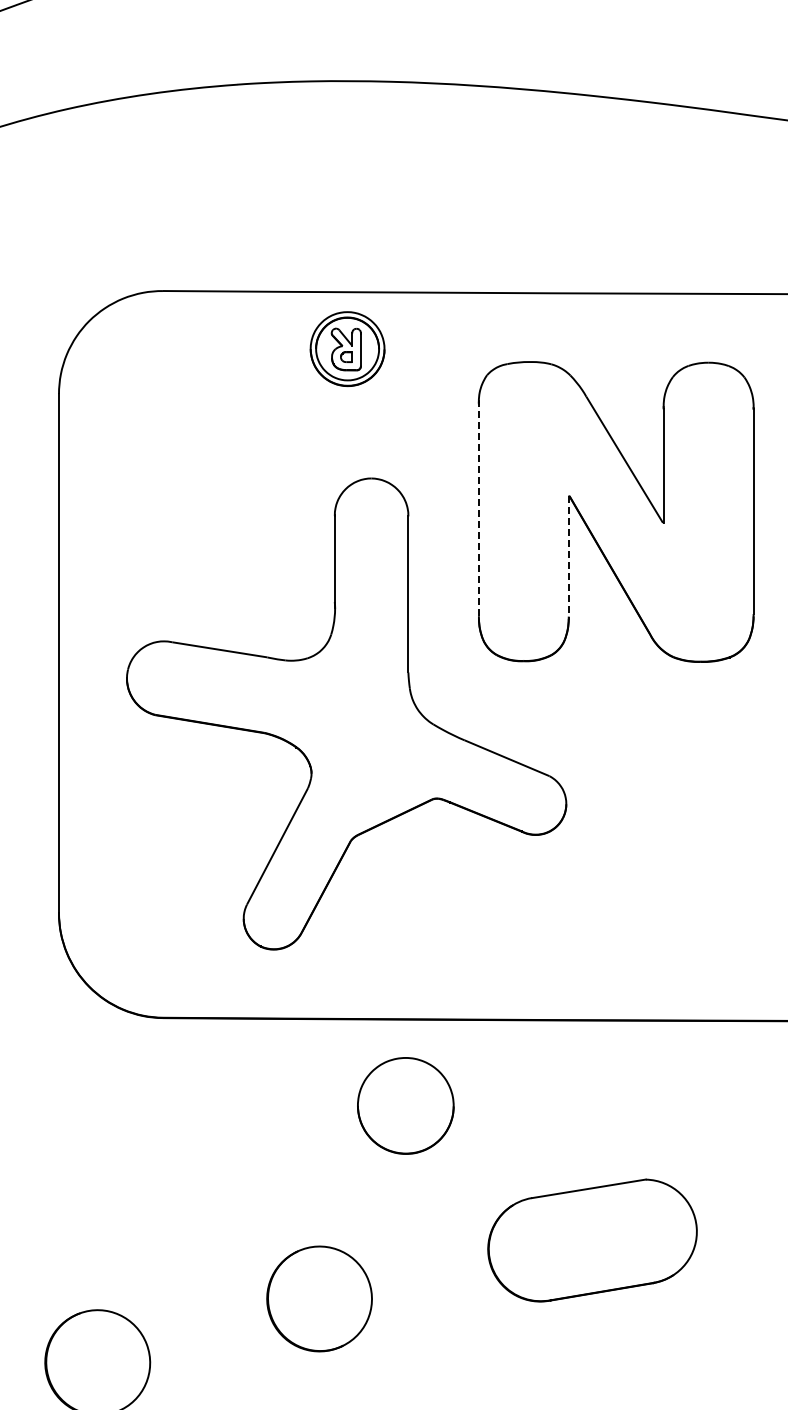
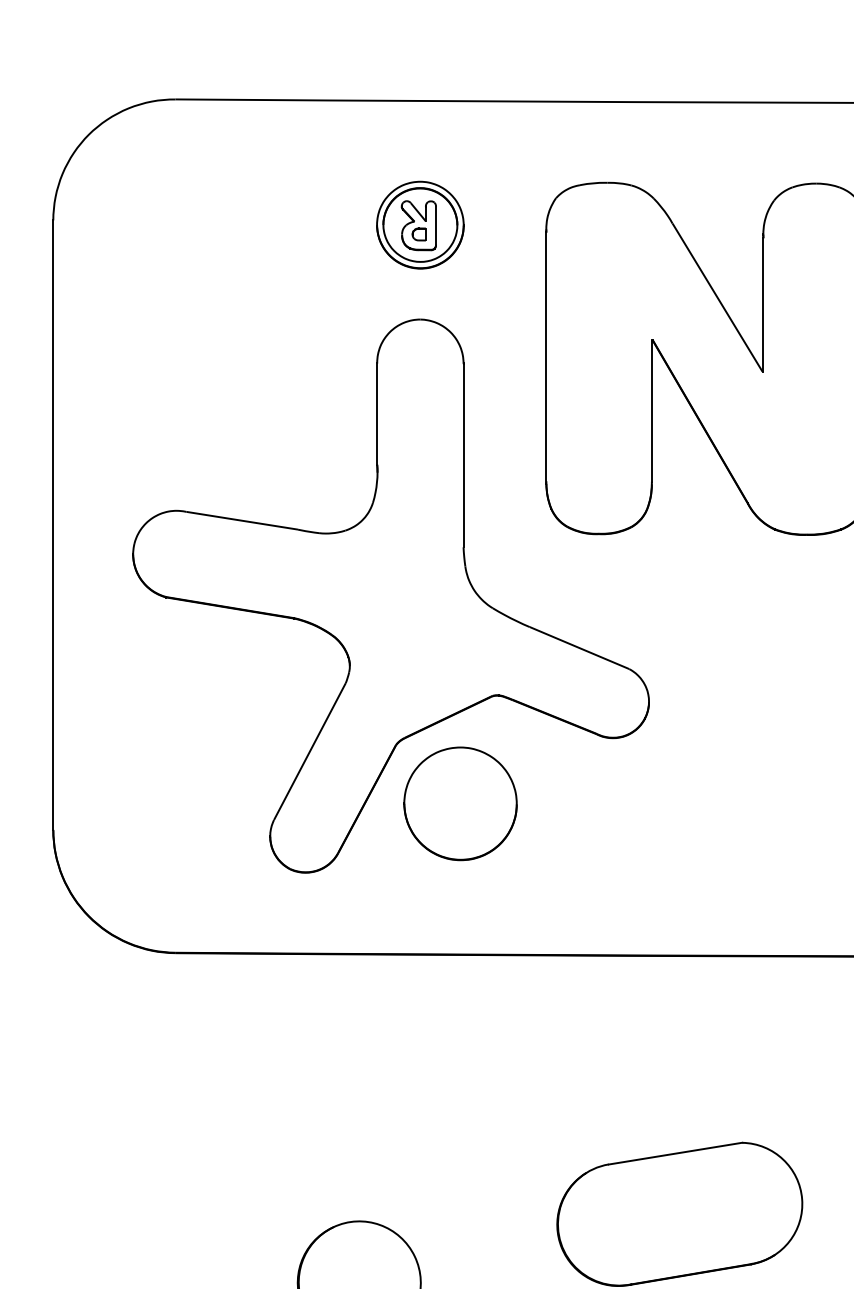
part: (347, 348) -> (420, 224), moved
line: (478, 510) -> (545, 357), dashed -> solid
line: (568, 556) -> (651, 411), dashed -> solid
part: (405, 1105) -> (460, 803), moved

